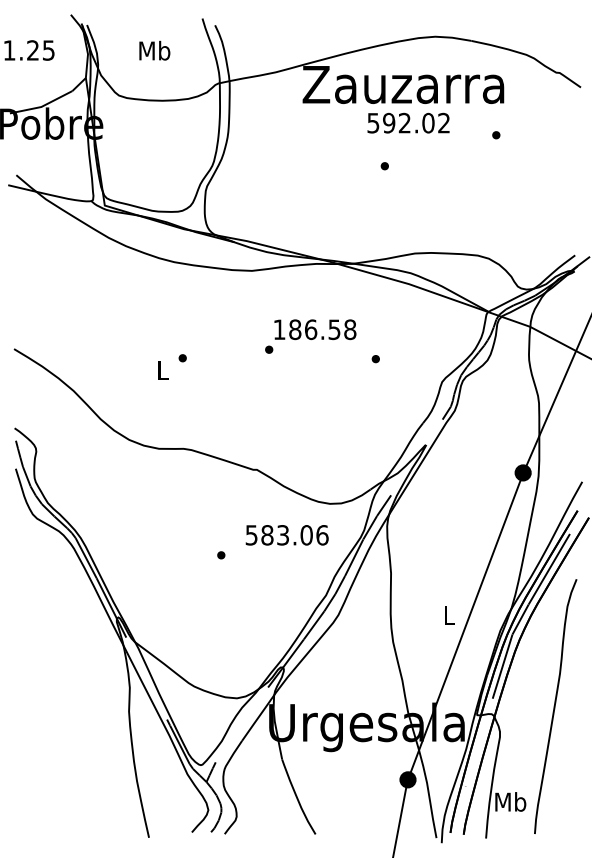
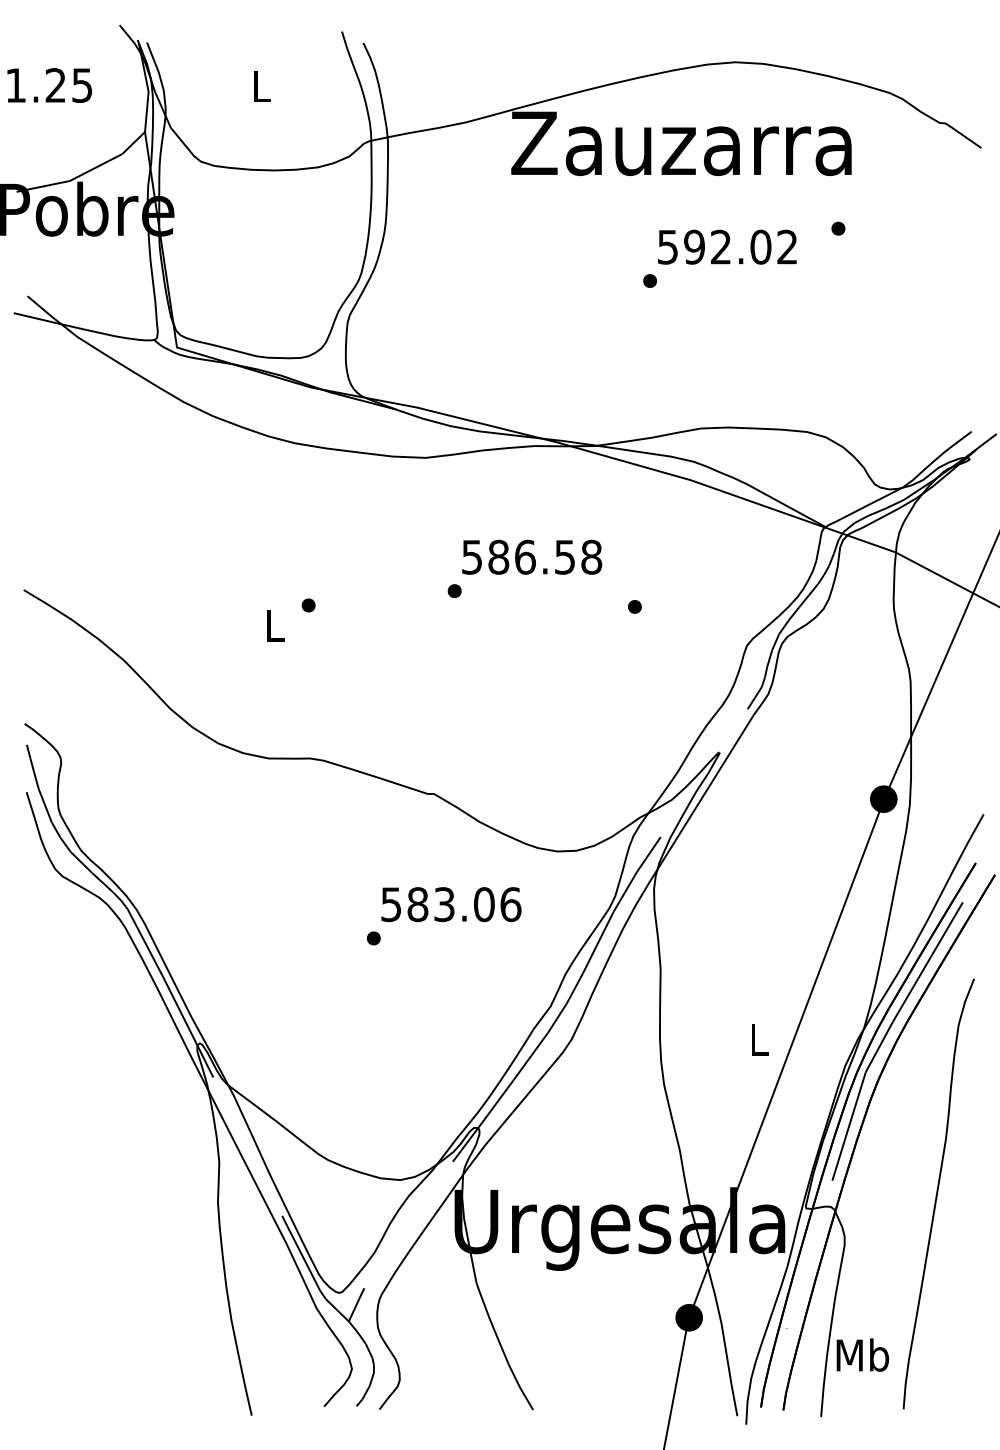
text: (154, 50) -> (260, 85), Mb -> L
text: (408, 122) -> (727, 246), moved
text: (279, 329) -> (472, 556), 186.58 -> 586.58
text: (286, 535) -> (450, 904), moved

